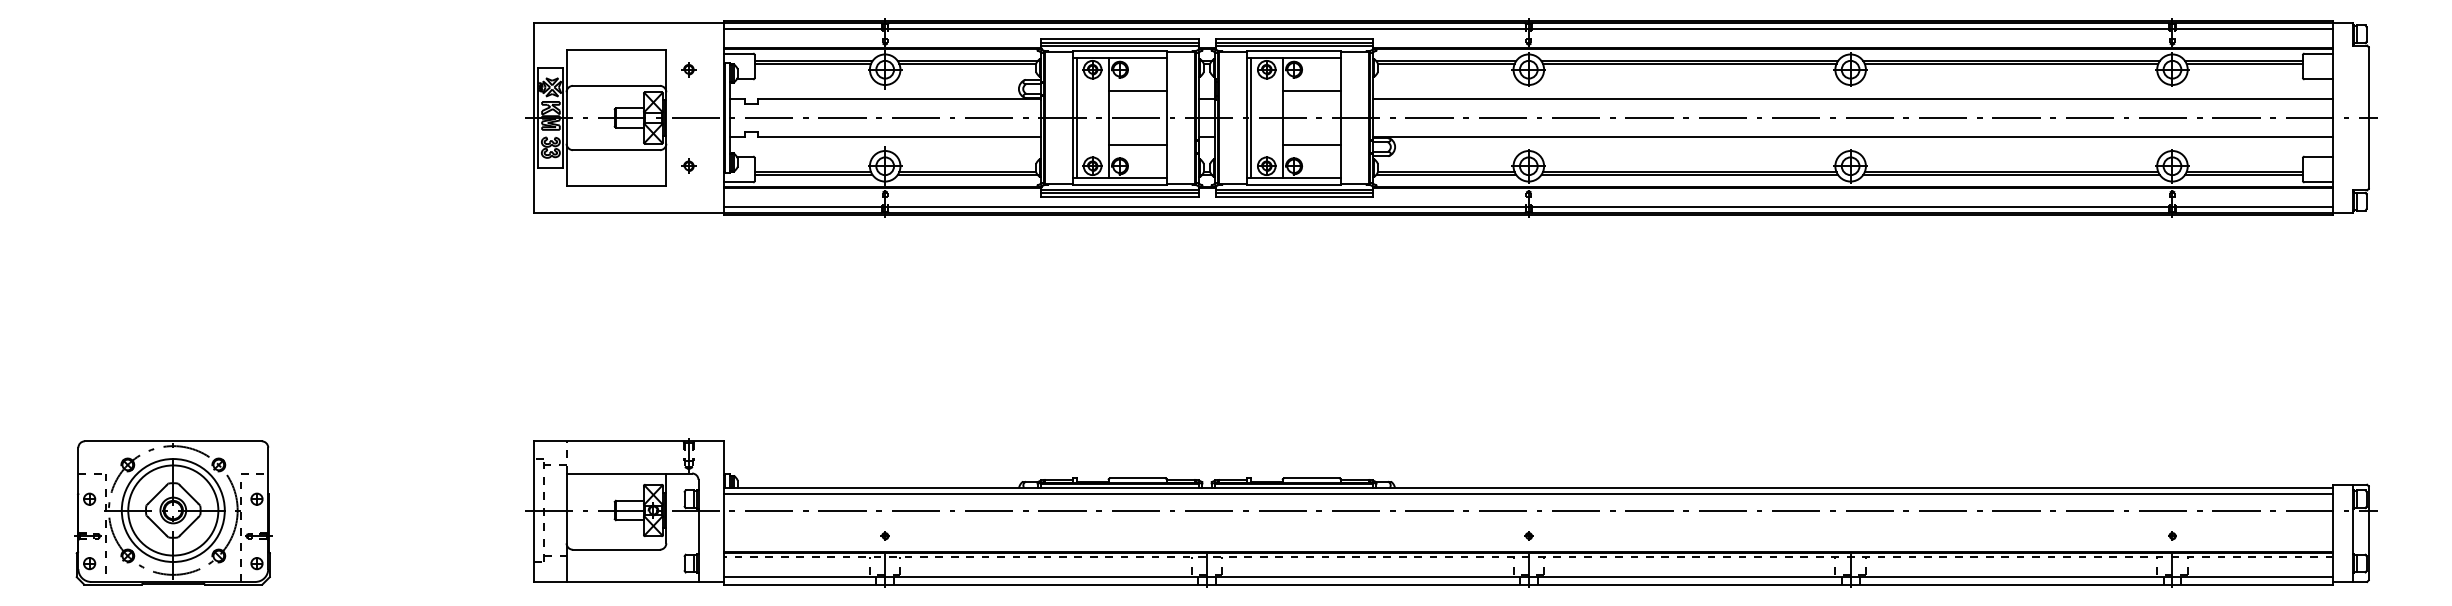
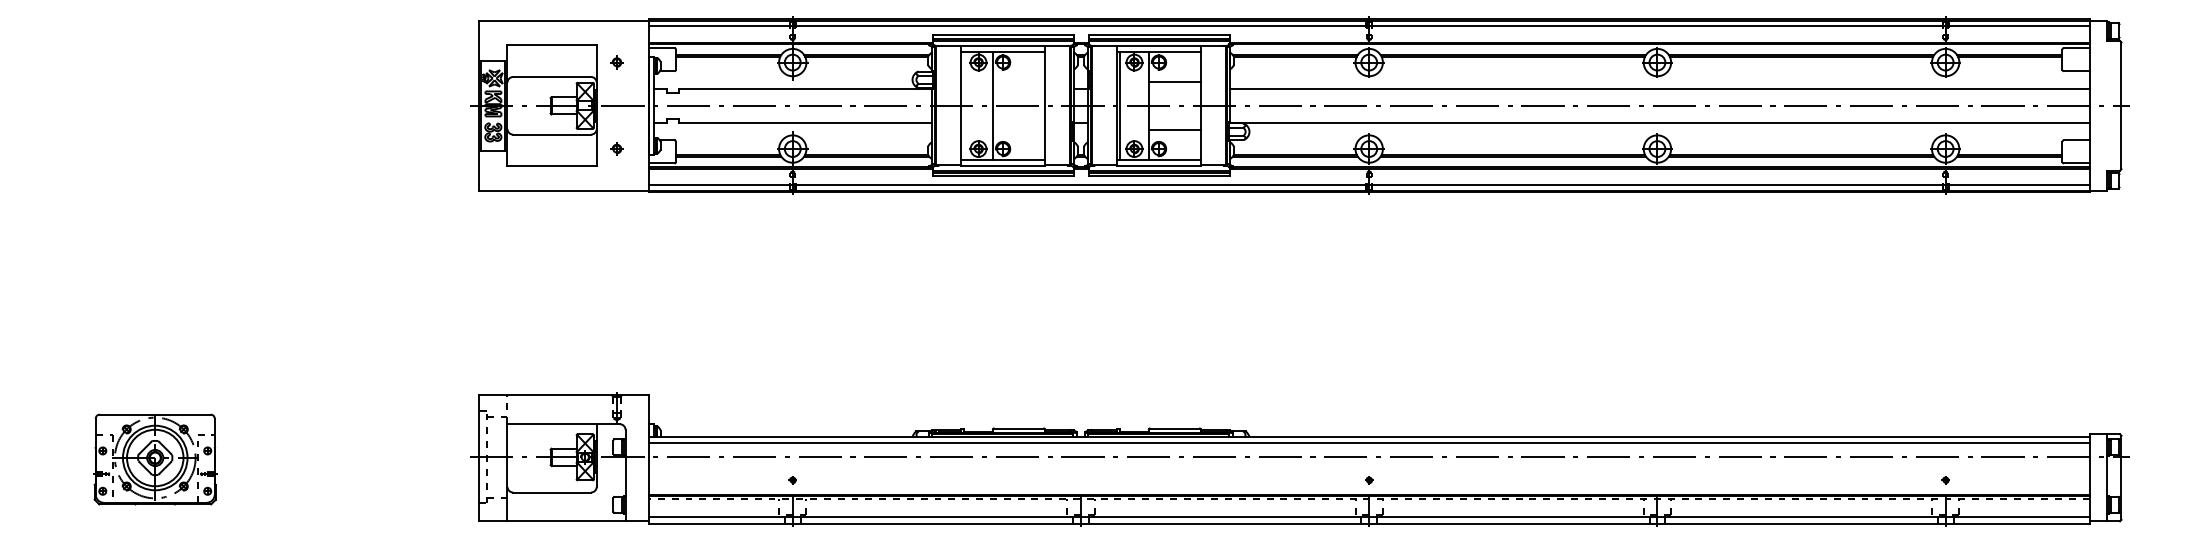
line: (1137, 90) -> (1018, 81), removed
line: (1076, 117) -> (964, 105), removed
line: (1137, 145) -> (1018, 130), removed
part: (173, 512) -> (155, 459), size x0.7

